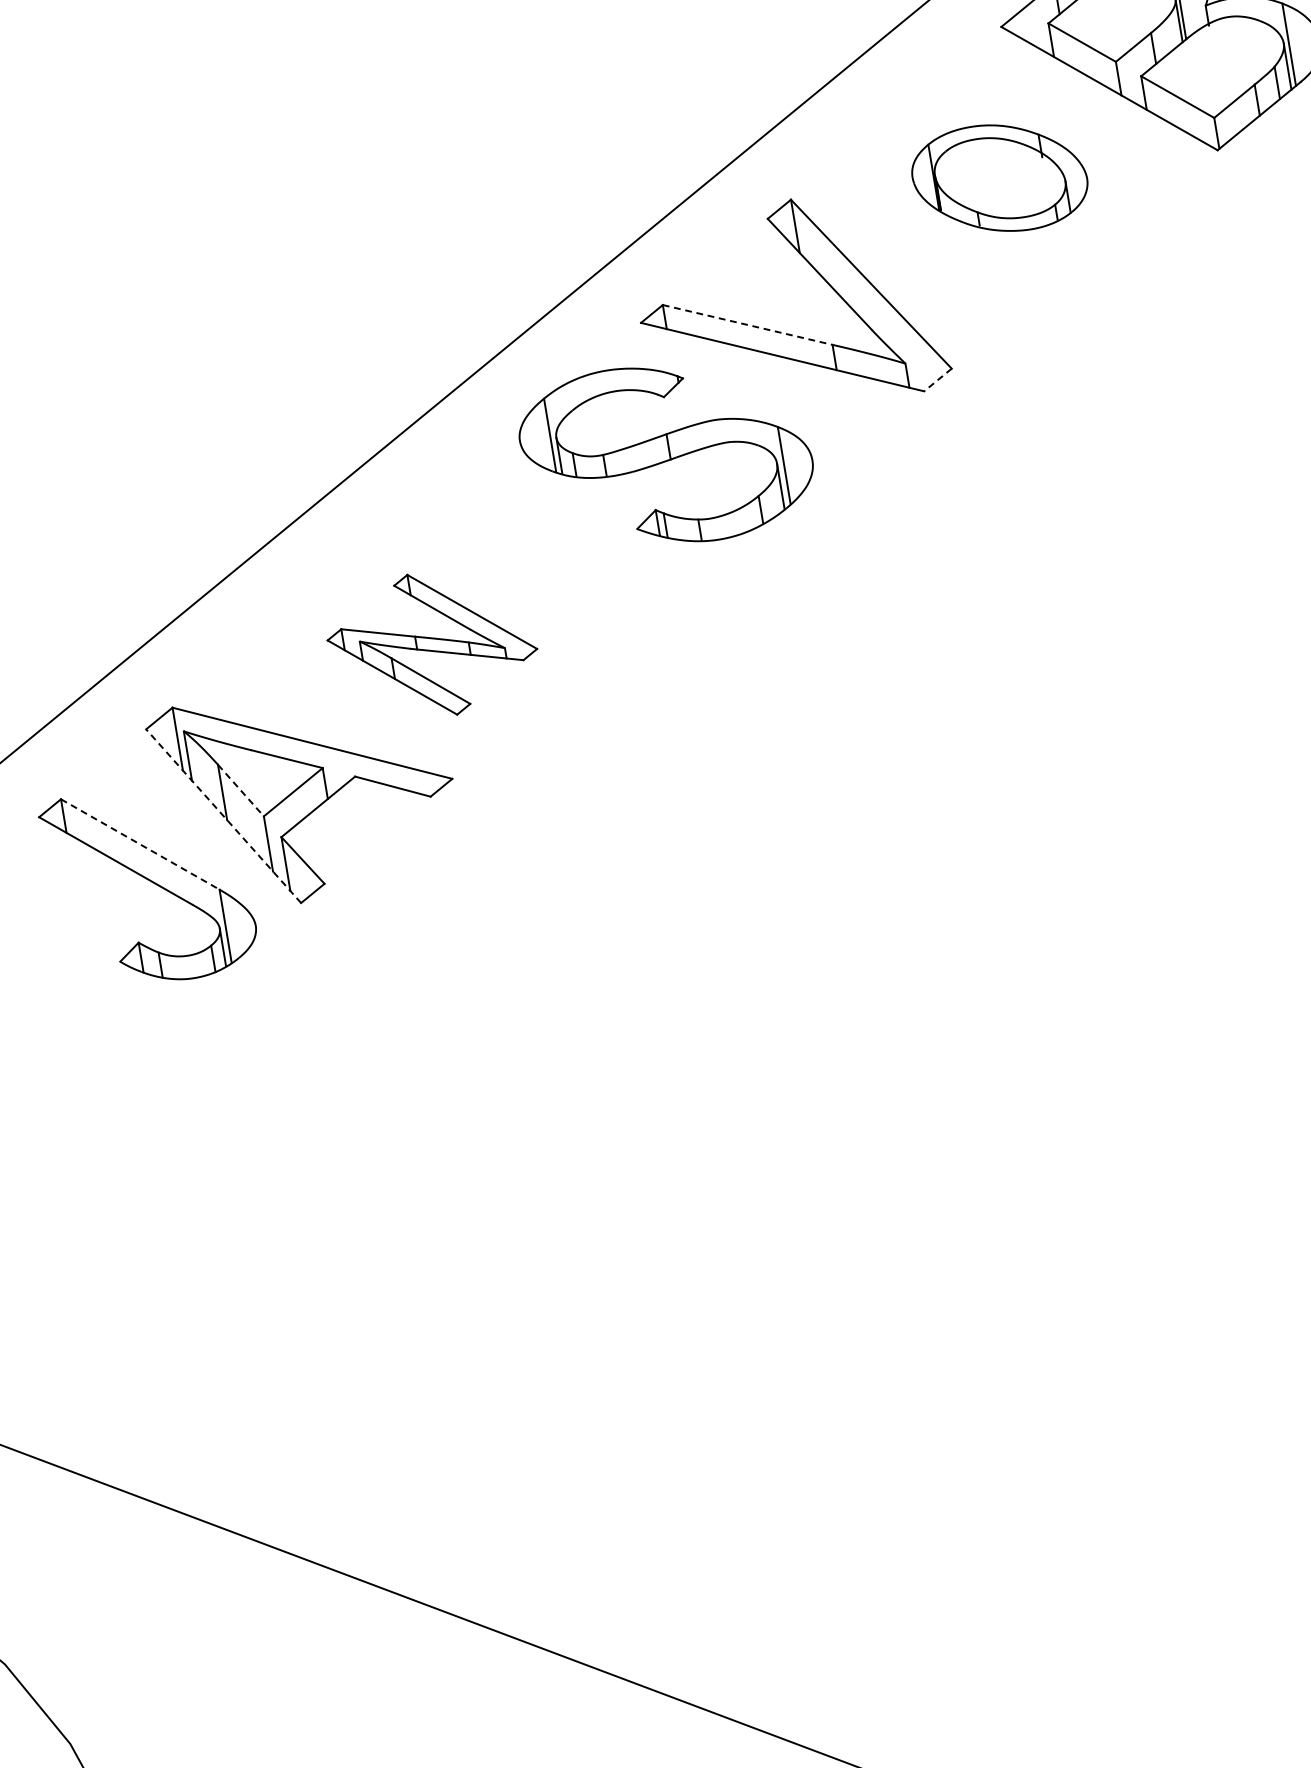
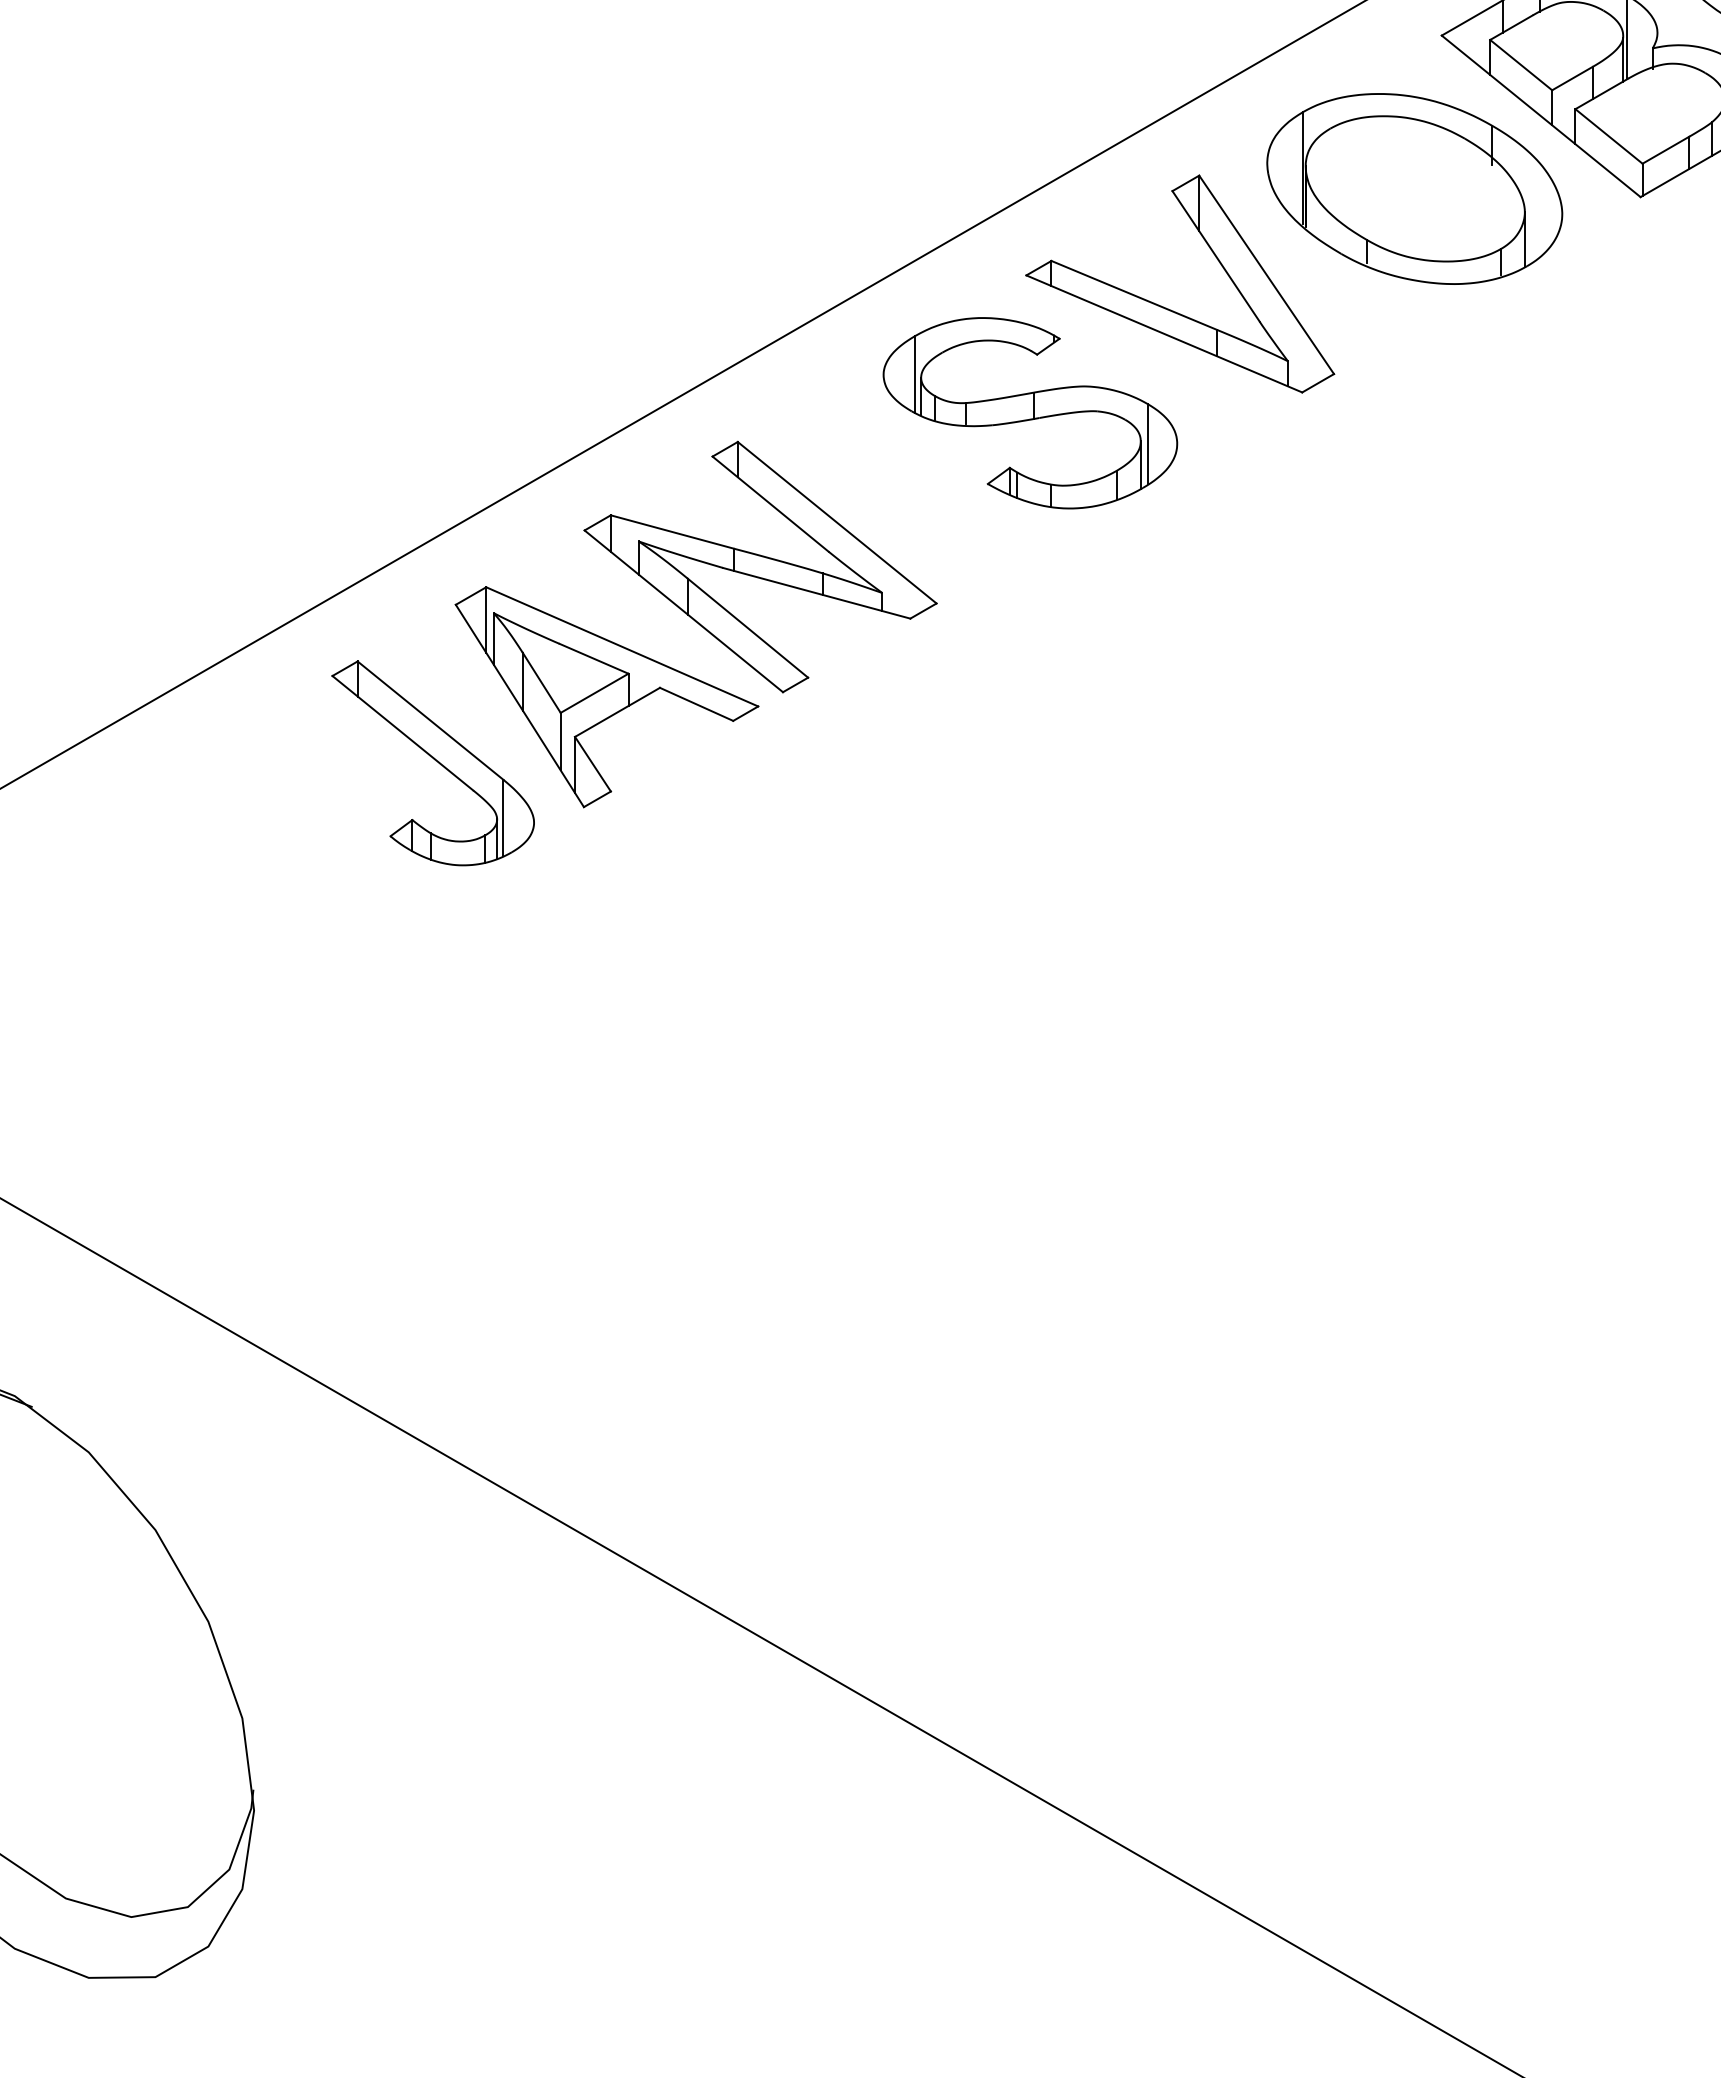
part: (999, 177) -> (1414, 188), size x1.67
line: (747, 324) -> (1134, 295), dashed -> solid
line: (937, 380) -> (1317, 383), dashed -> solid
part: (432, 644) -> (760, 566), size x1.67
line: (240, 790) -> (541, 682), dashed -> solid
line: (223, 815) -> (519, 705), dashed -> solid
line: (140, 844) -> (430, 720), dashed -> solid

